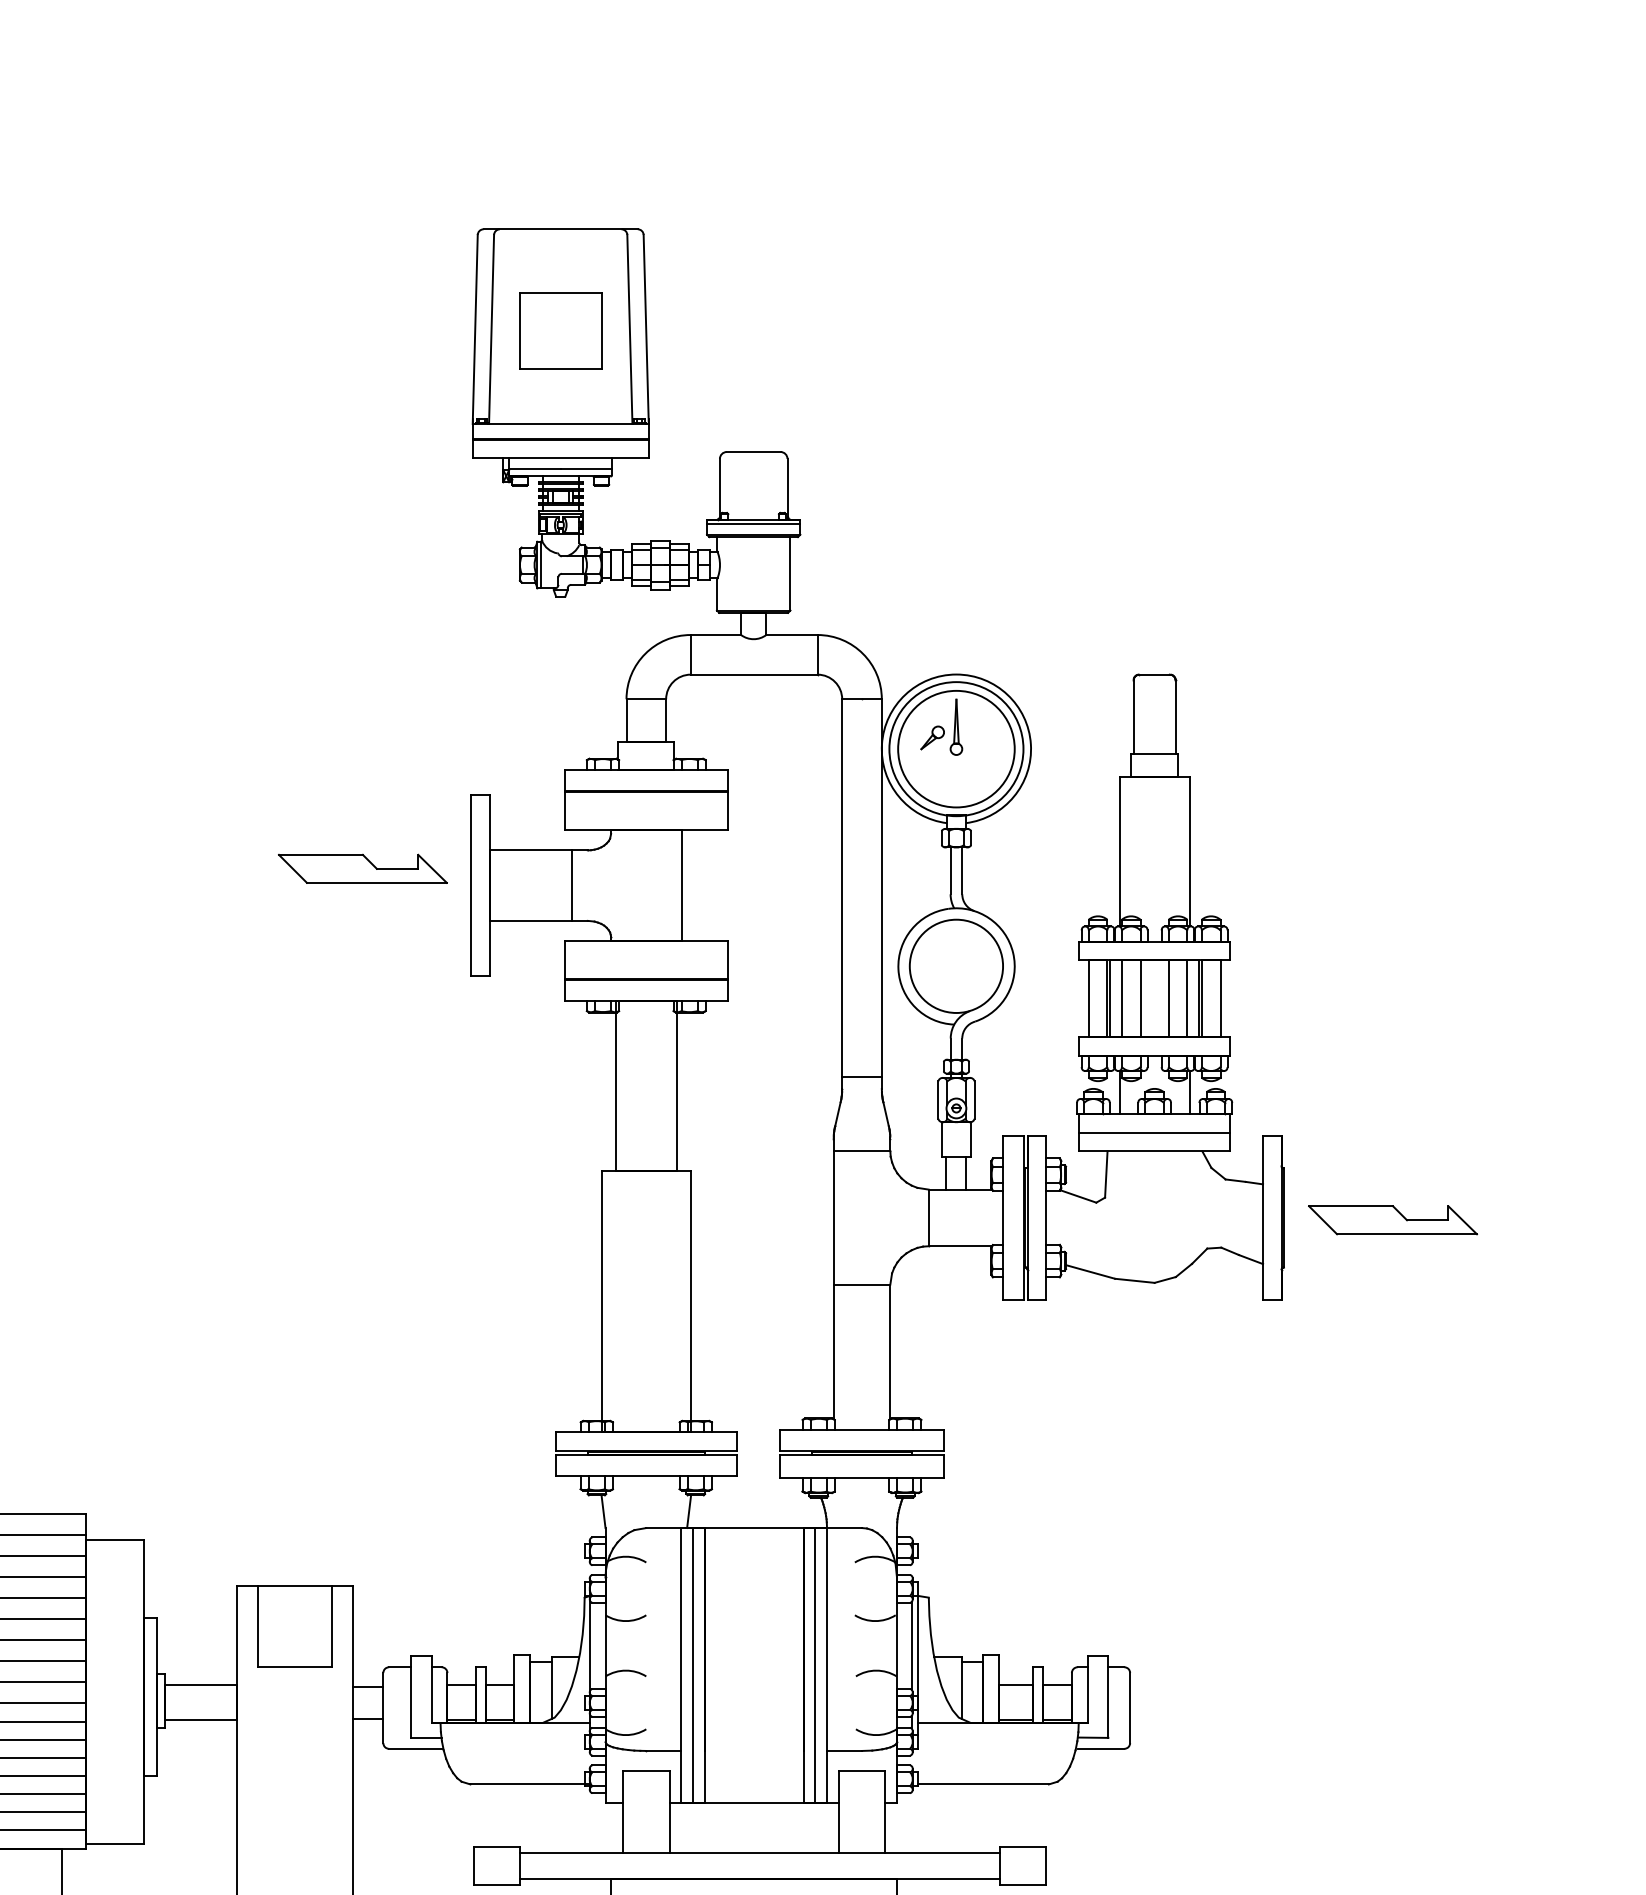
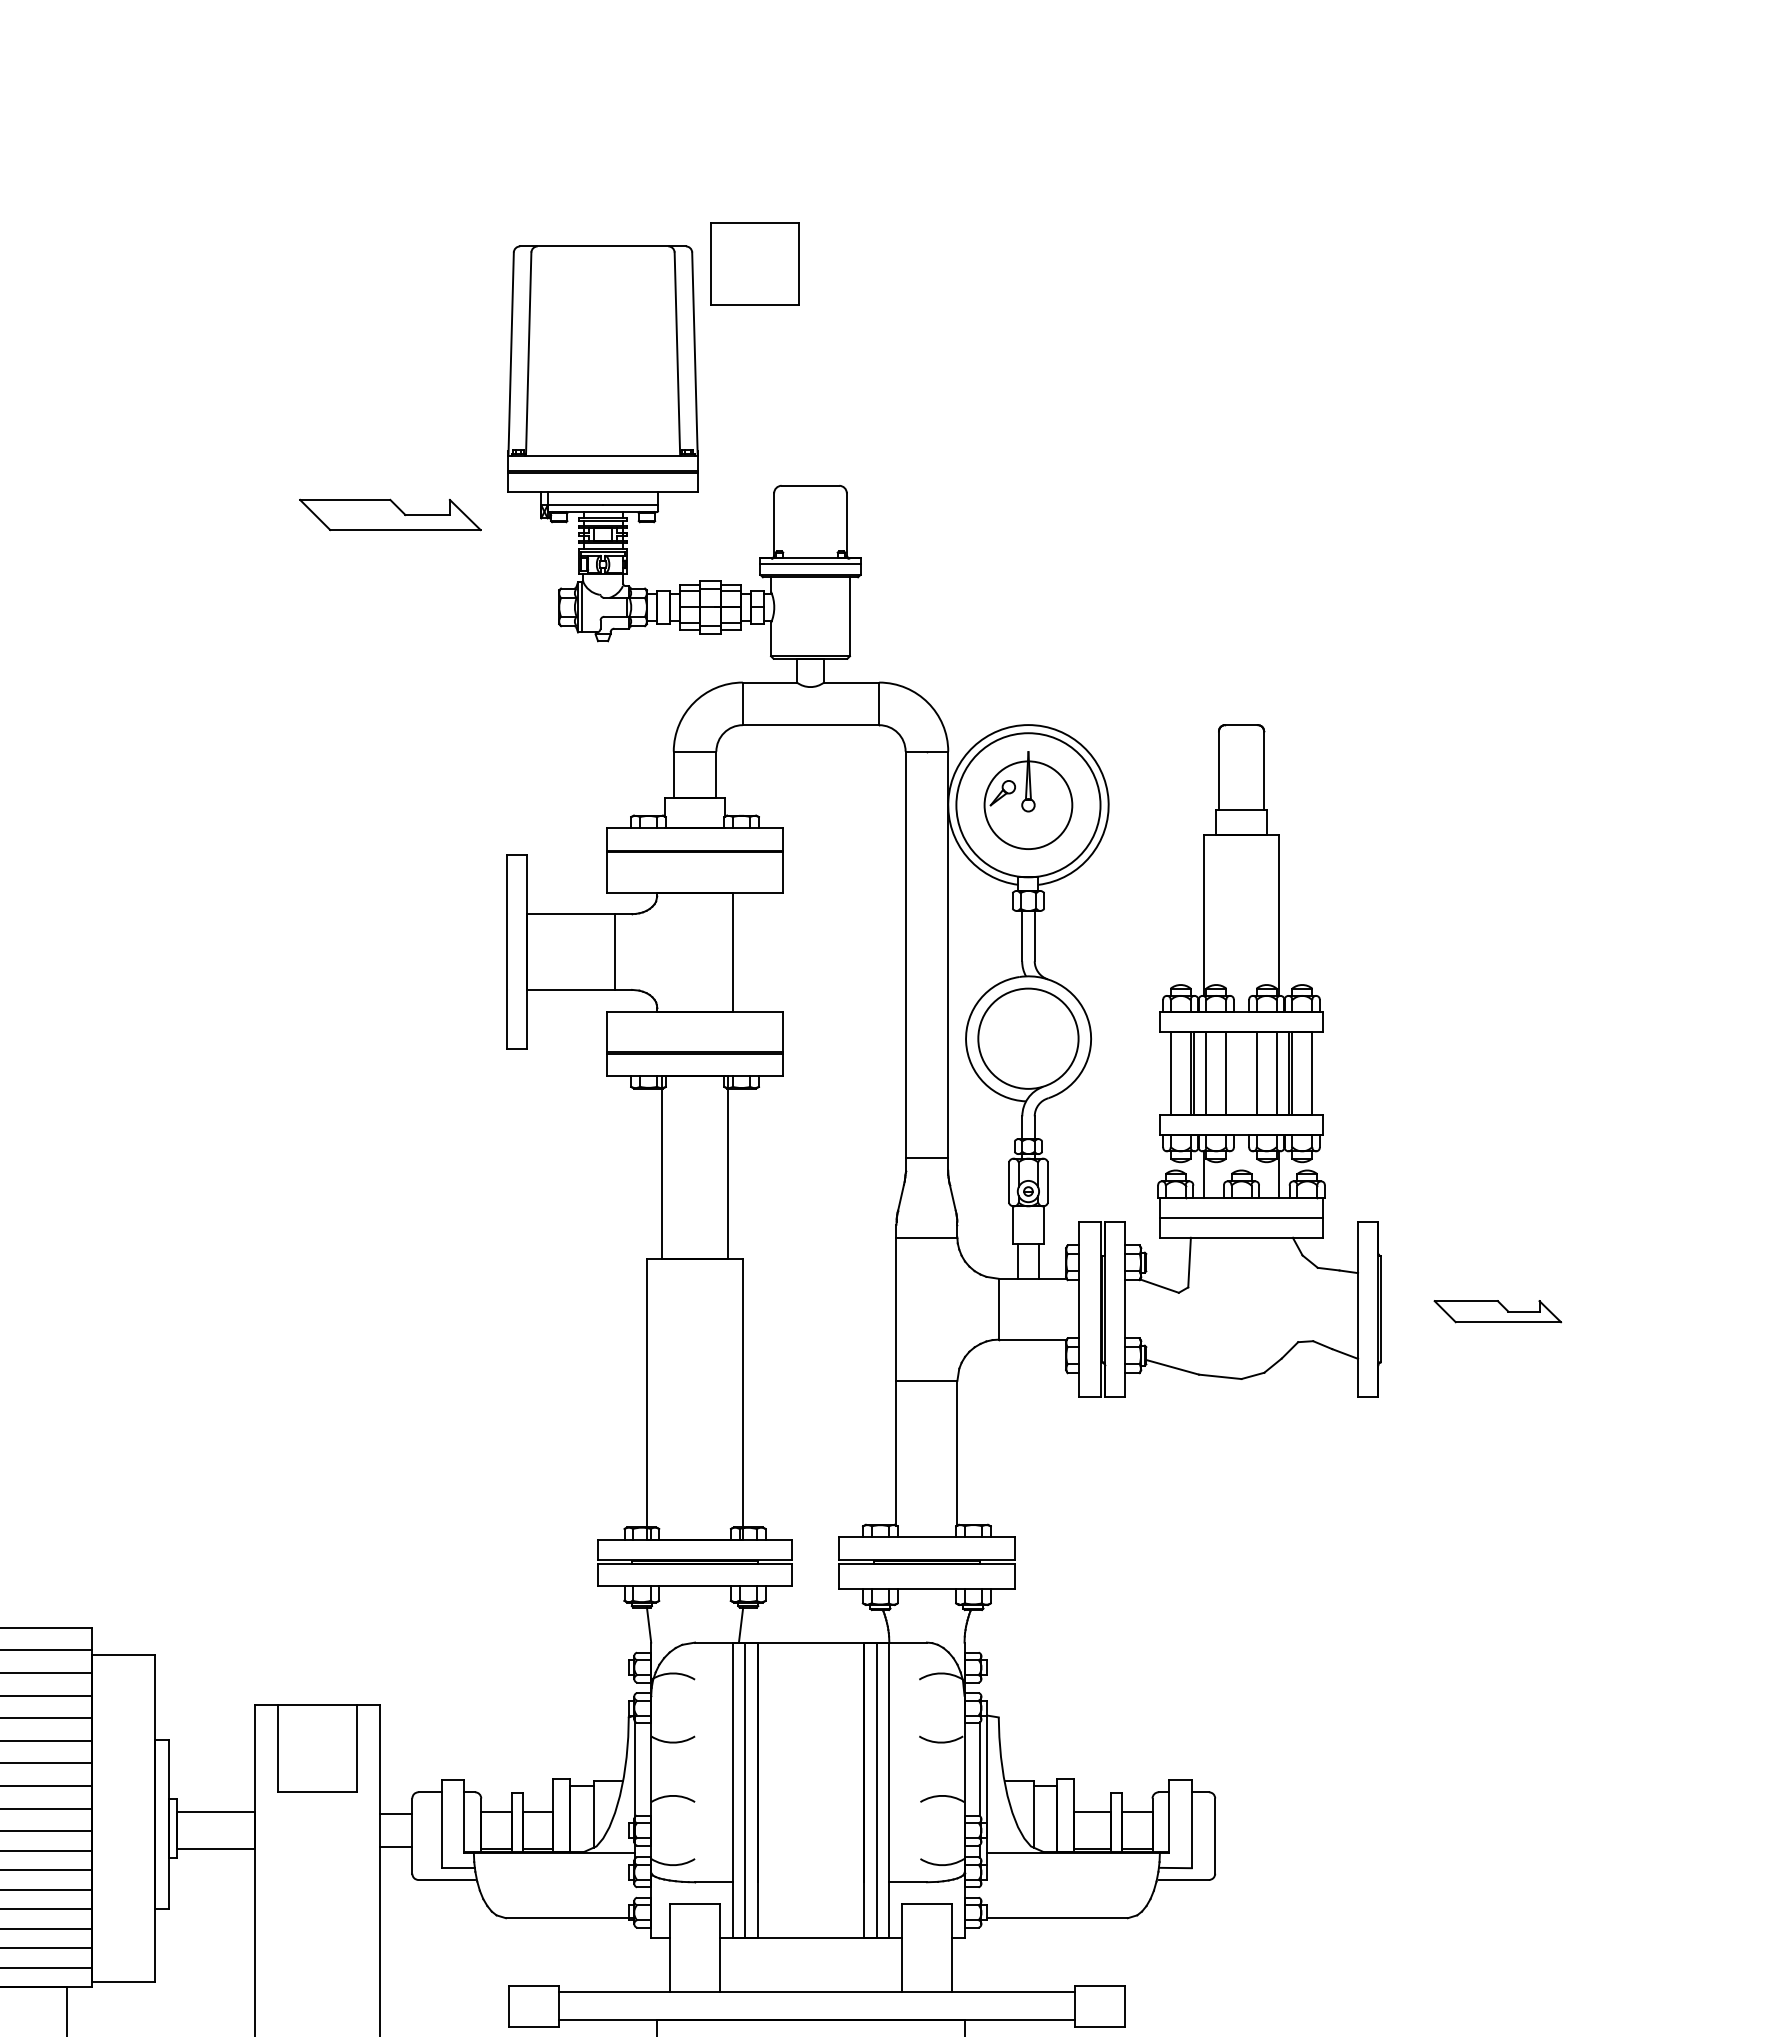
part: (560, 330) -> (754, 263), moved
circle: (956, 748) -> (1028, 804), size x0.7
part: (363, 868) -> (390, 514), moved
part: (1392, 1220) -> (1497, 1311), size x0.7

